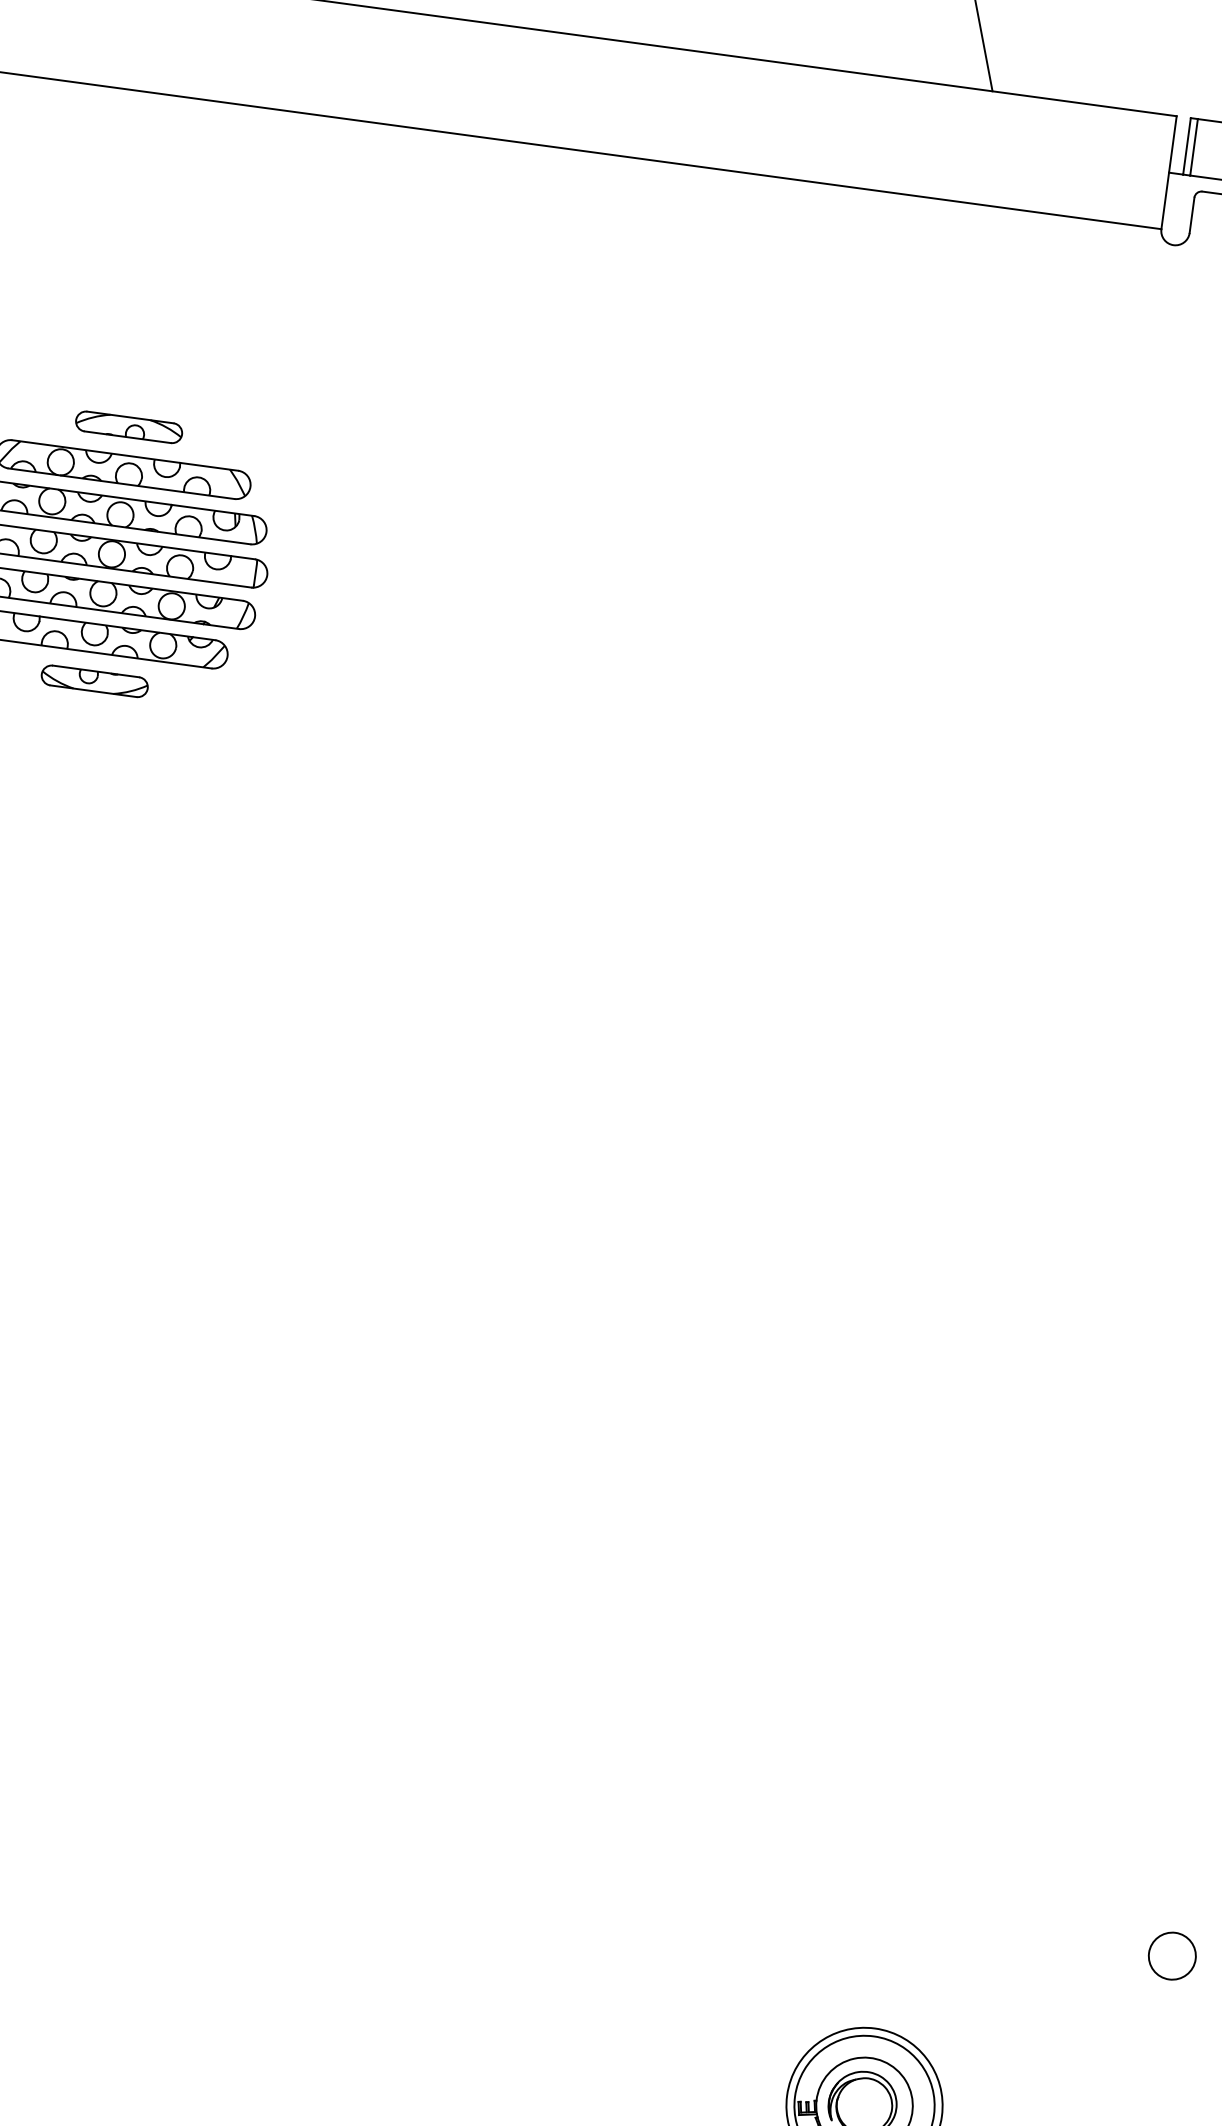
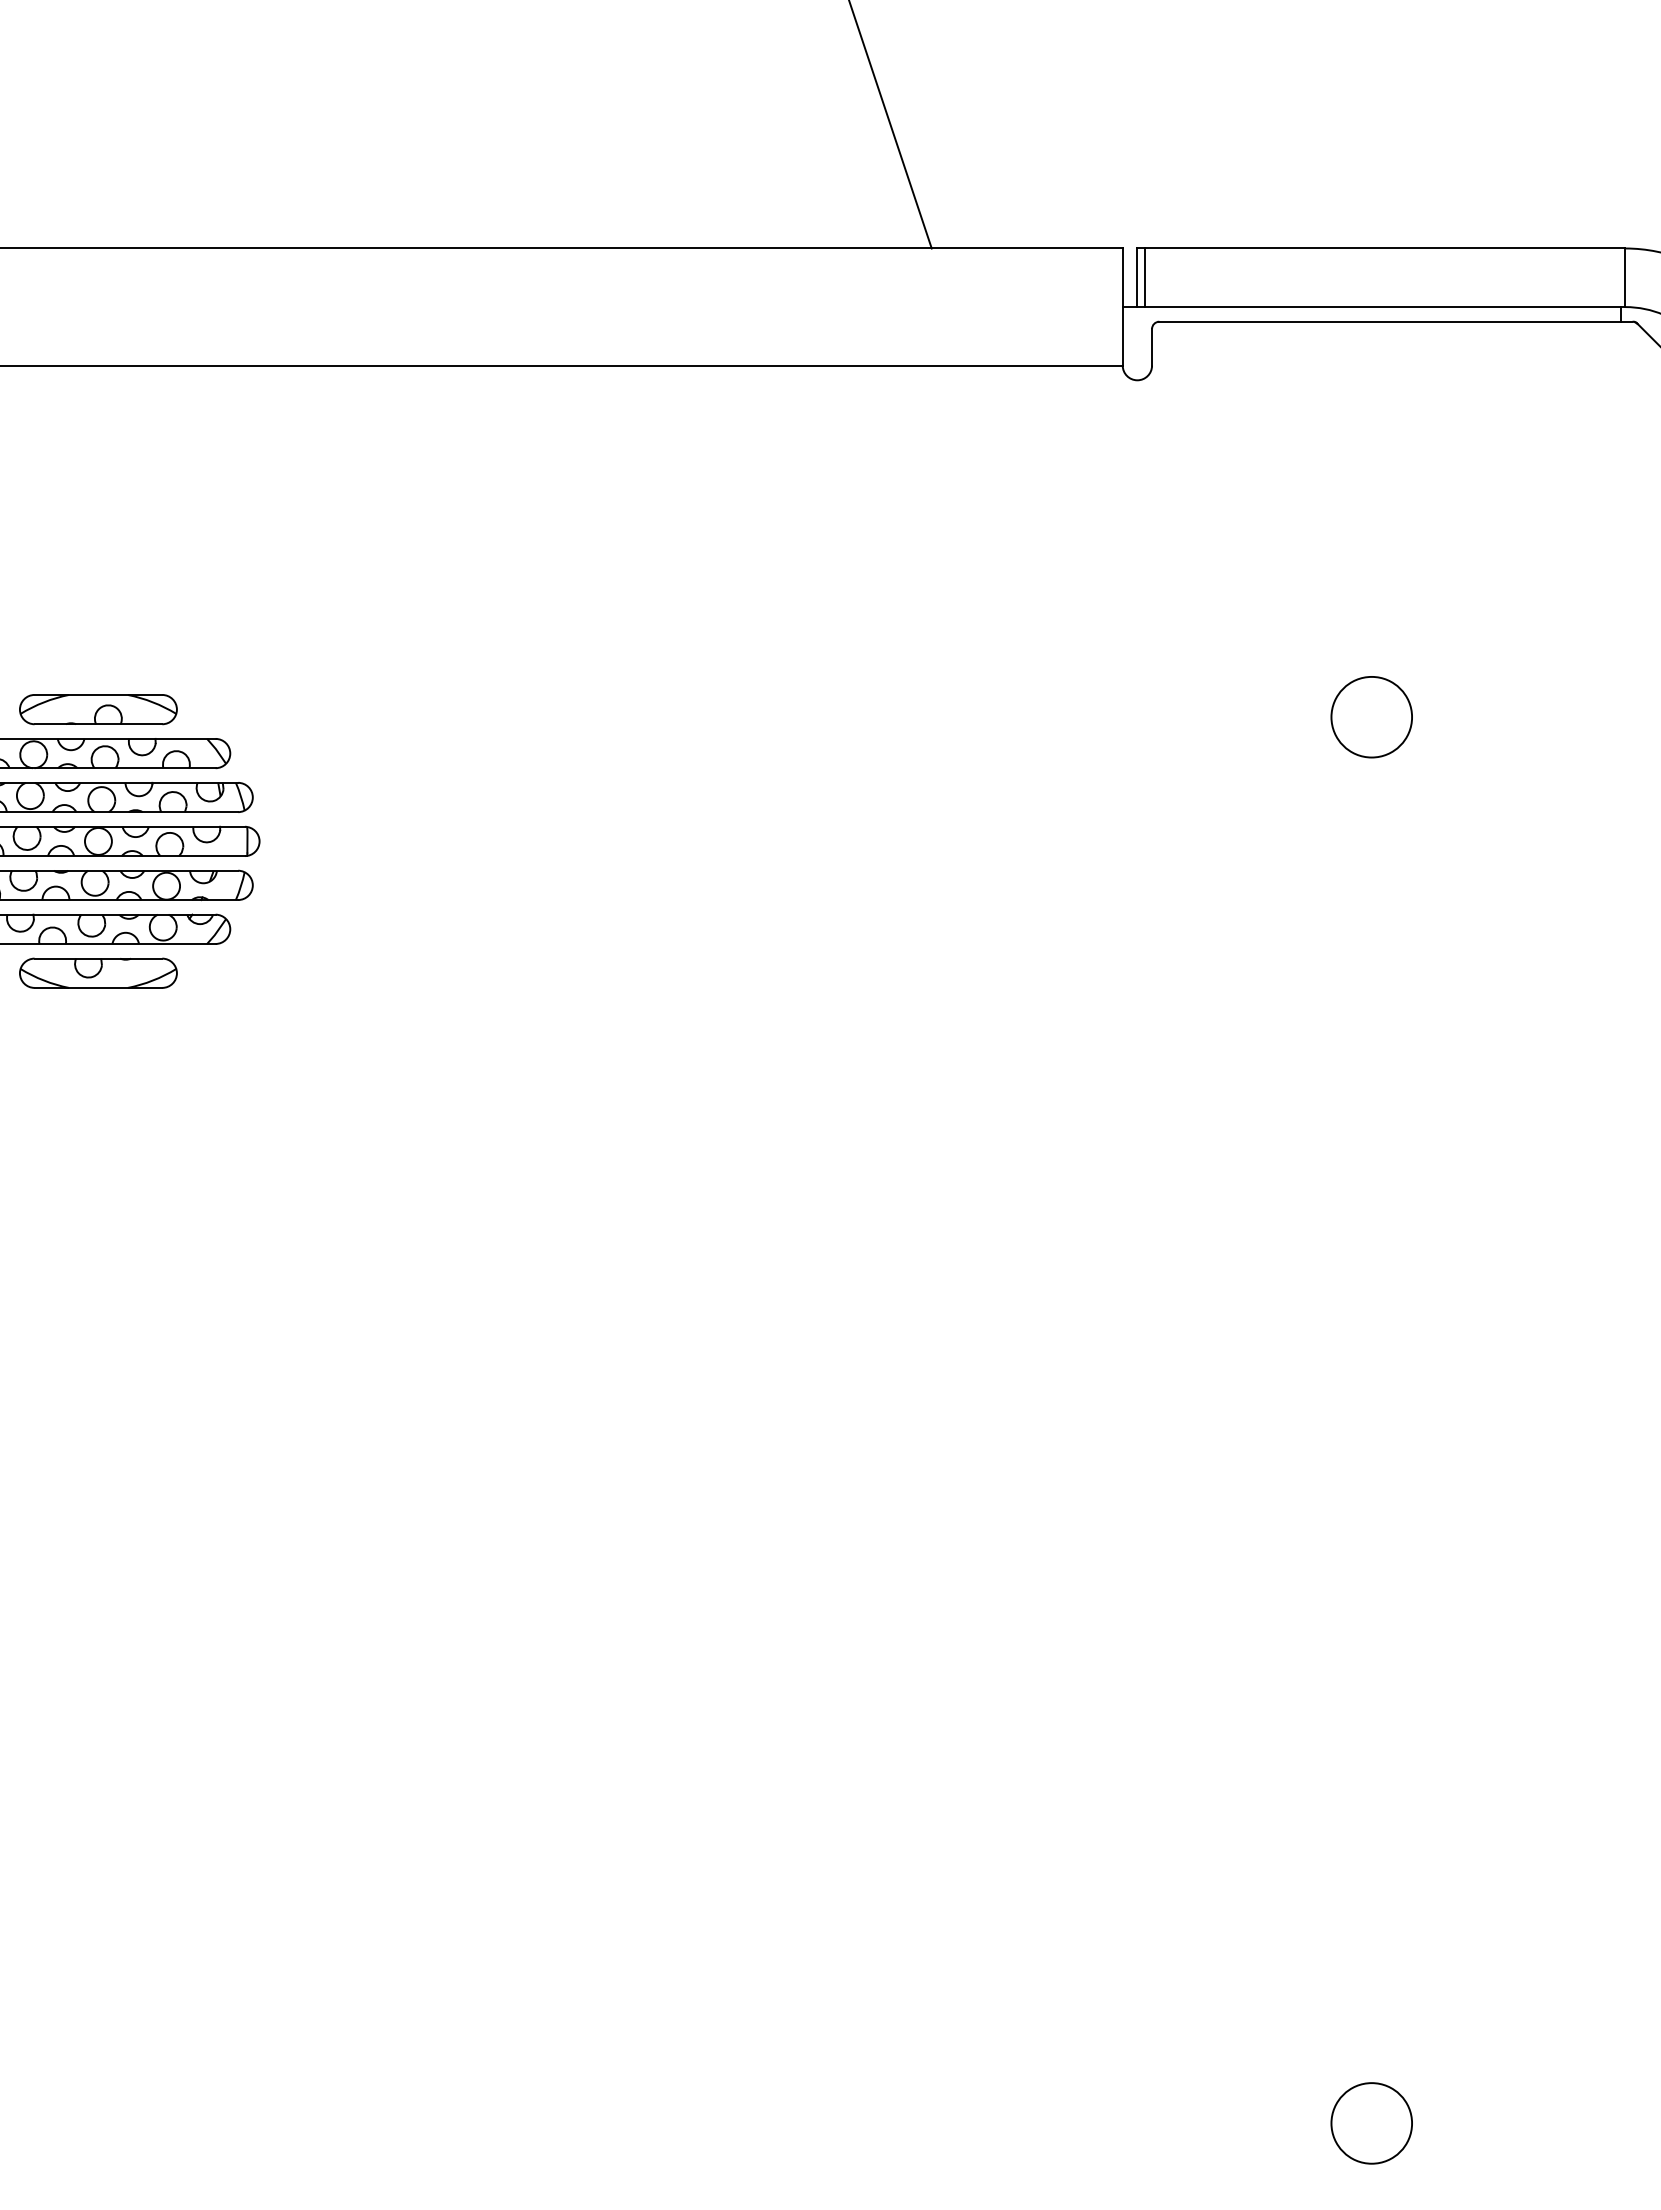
part: (129, 427) -> (98, 709), size x1.43
part: (94, 680) -> (98, 972), size x1.43
circle: (1172, 1956) -> (1371, 2123), size x1.67

